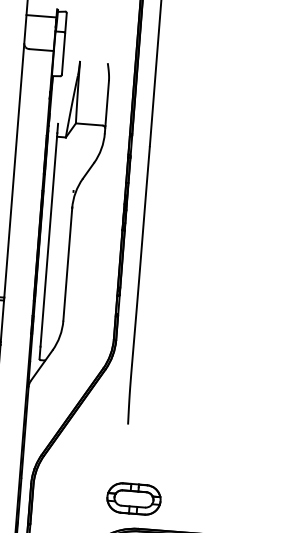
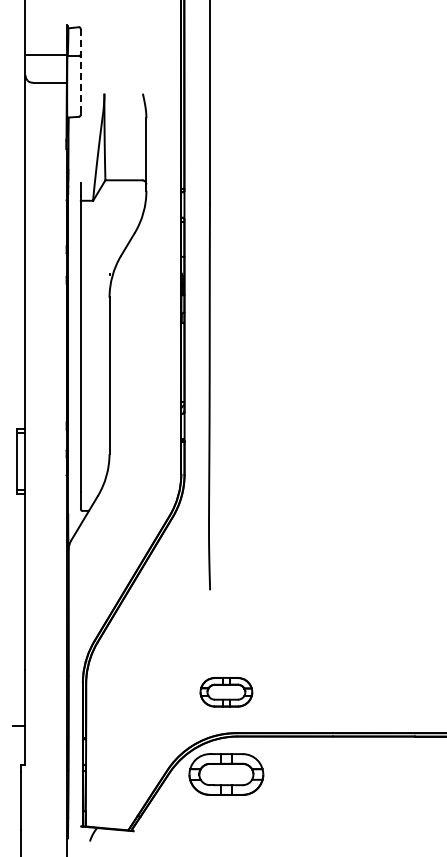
line: (41, 16) -> (46, 55), moved
line: (64, 44) -> (80, 72), solid -> dashed
part: (134, 498) -> (226, 691), size x0.7

